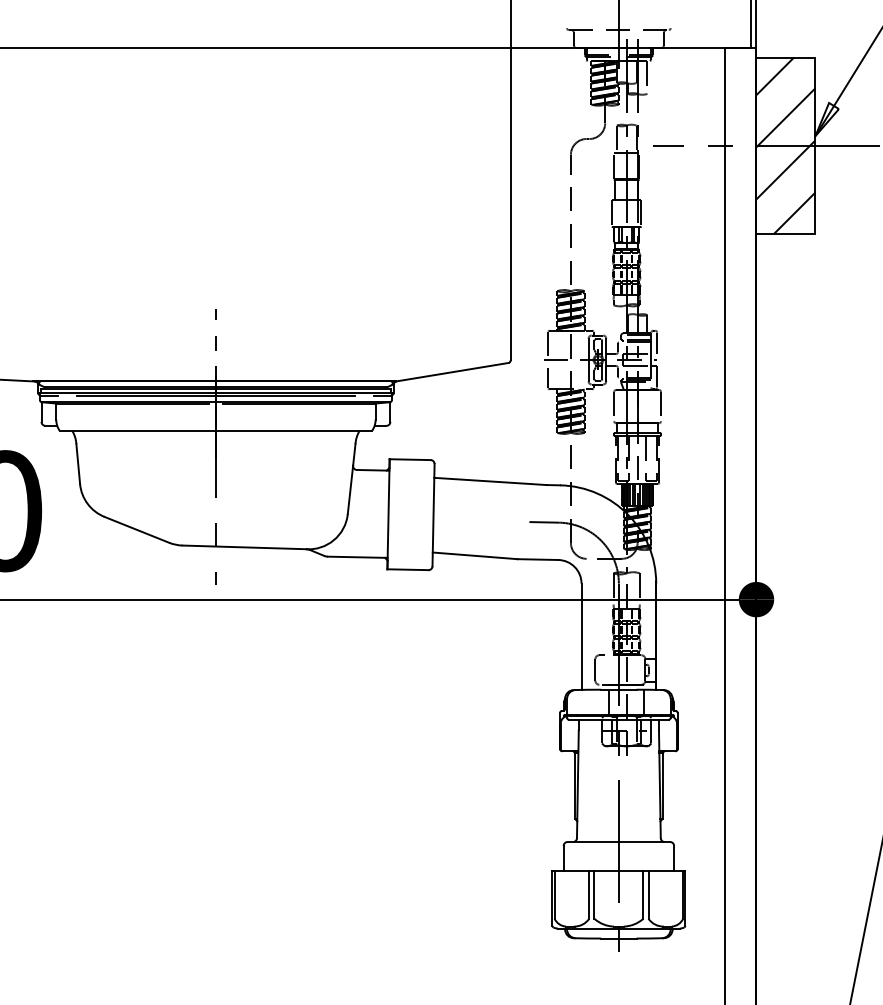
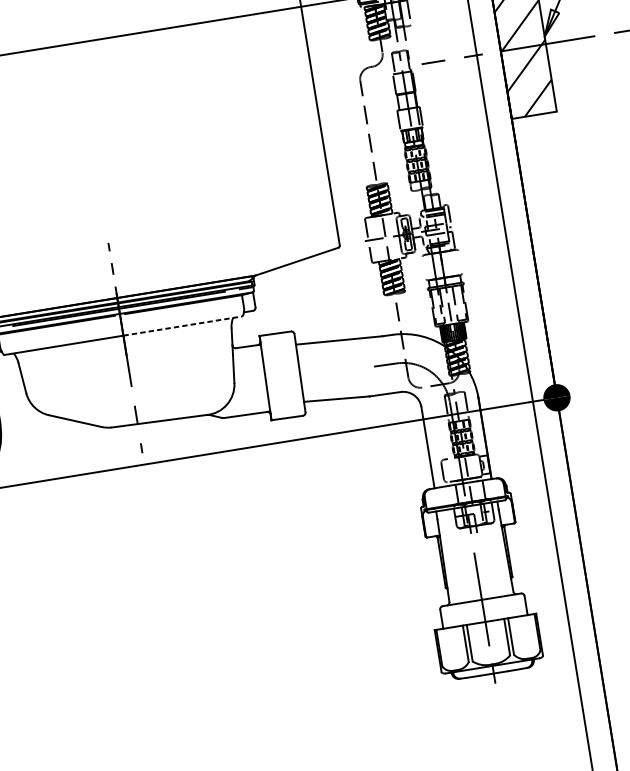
line: (614, 406) -> (424, 267), removed
line: (661, 406) -> (460, 262), removed
line: (294, 430) -> (183, 325), solid -> dashed

